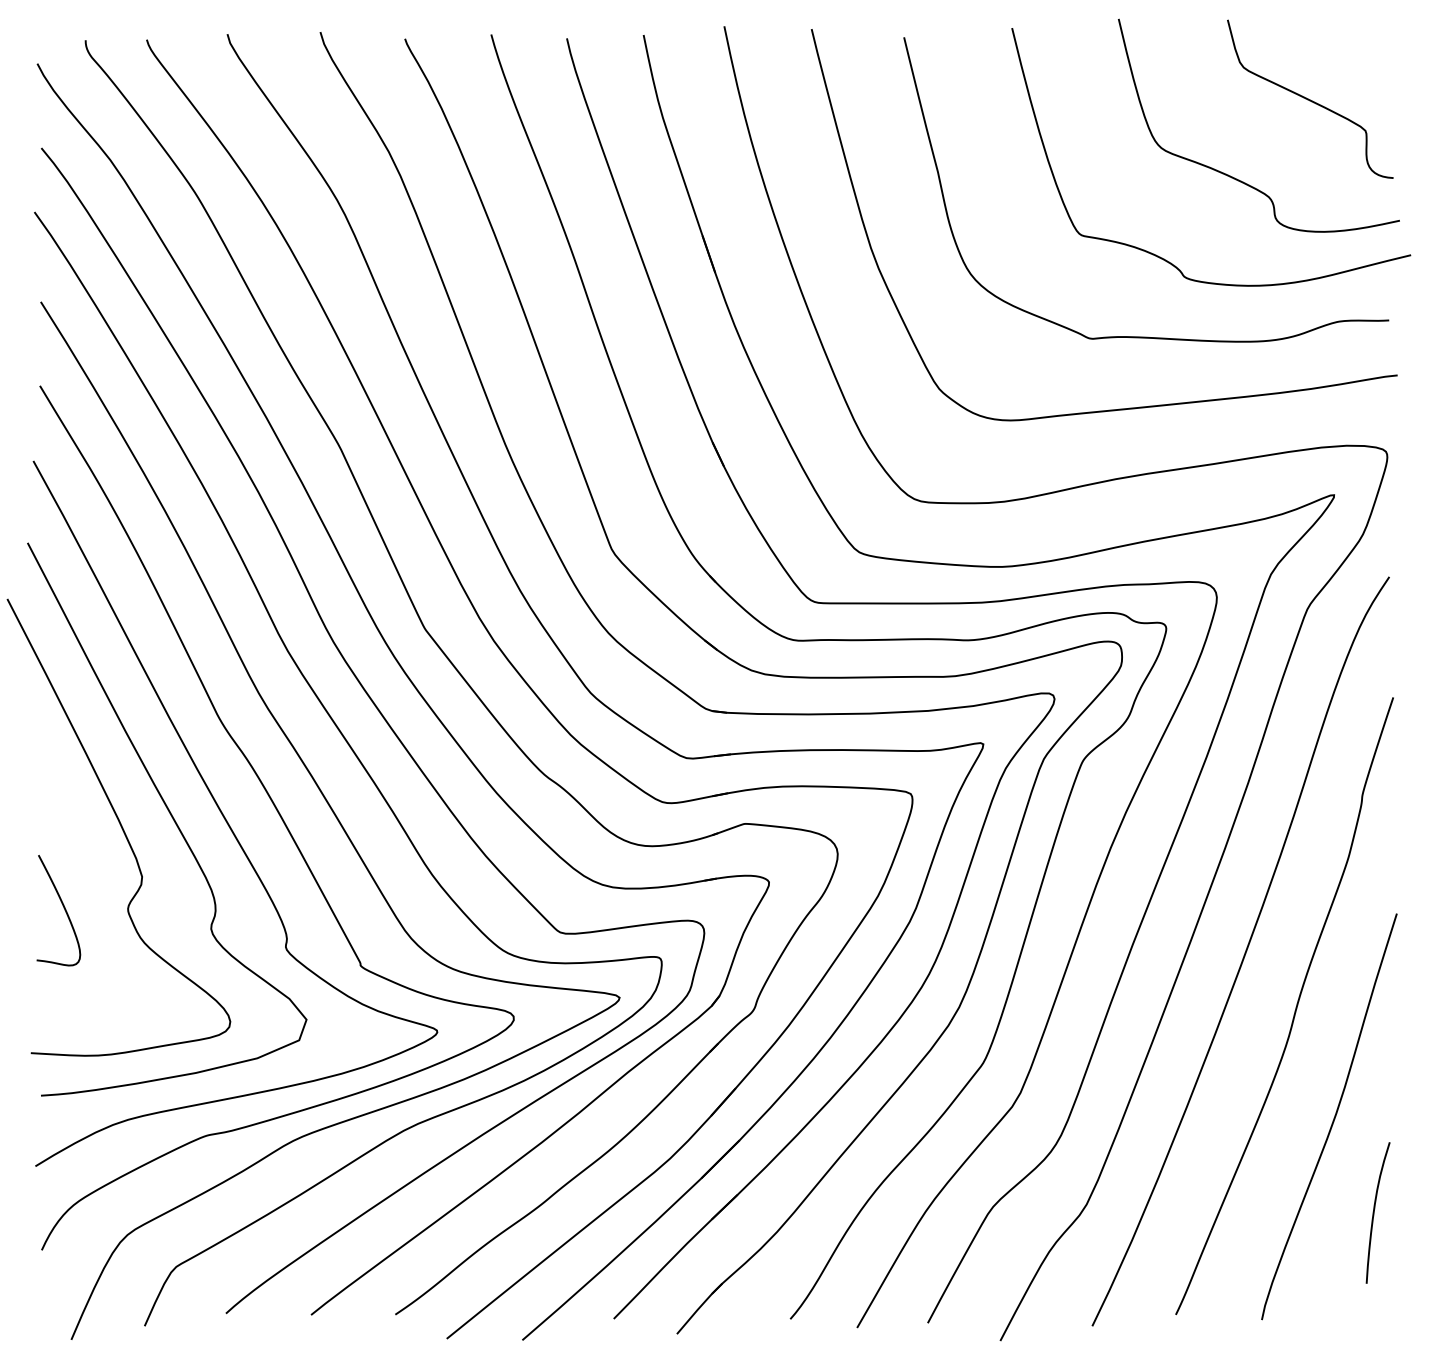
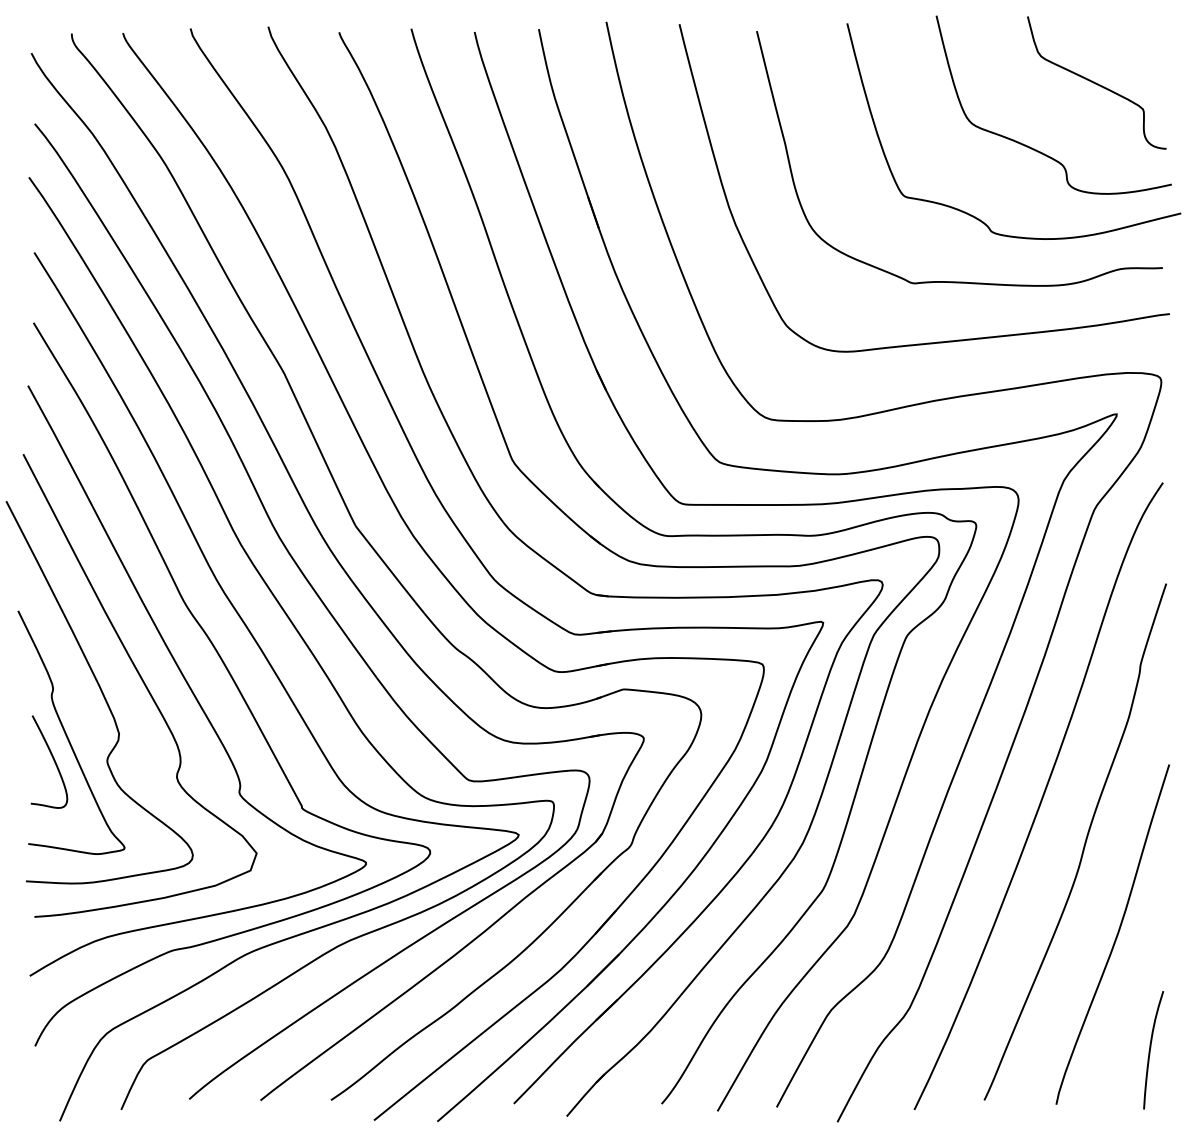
curve: (80, 878) -> (67, 735), added
curve: (1374, 1212) -> (1150, 1049), moved

